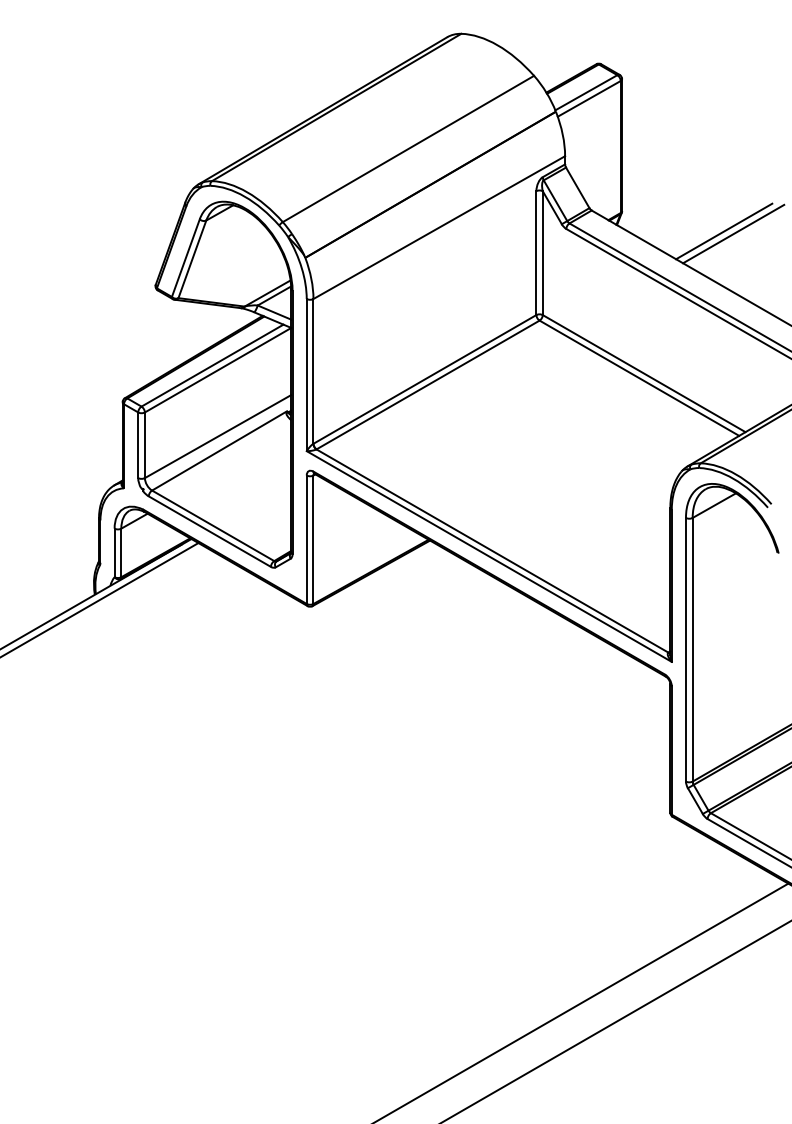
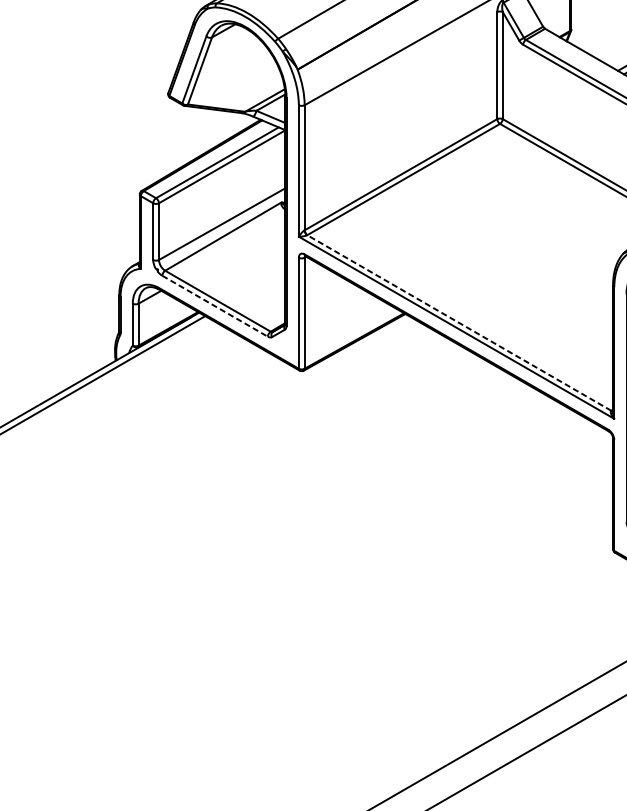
line: (209, 531) -> (214, 306), solid -> dashed
line: (492, 550) -> (459, 322), solid -> dashed

